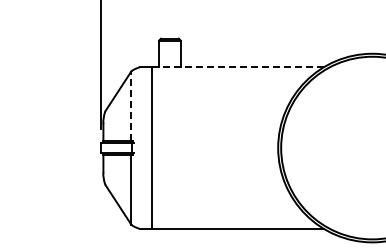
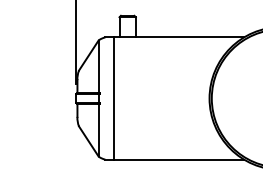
line: (238, 67) -> (179, 37), dashed -> solid
line: (131, 106) -> (98, 67), dashed -> solid

